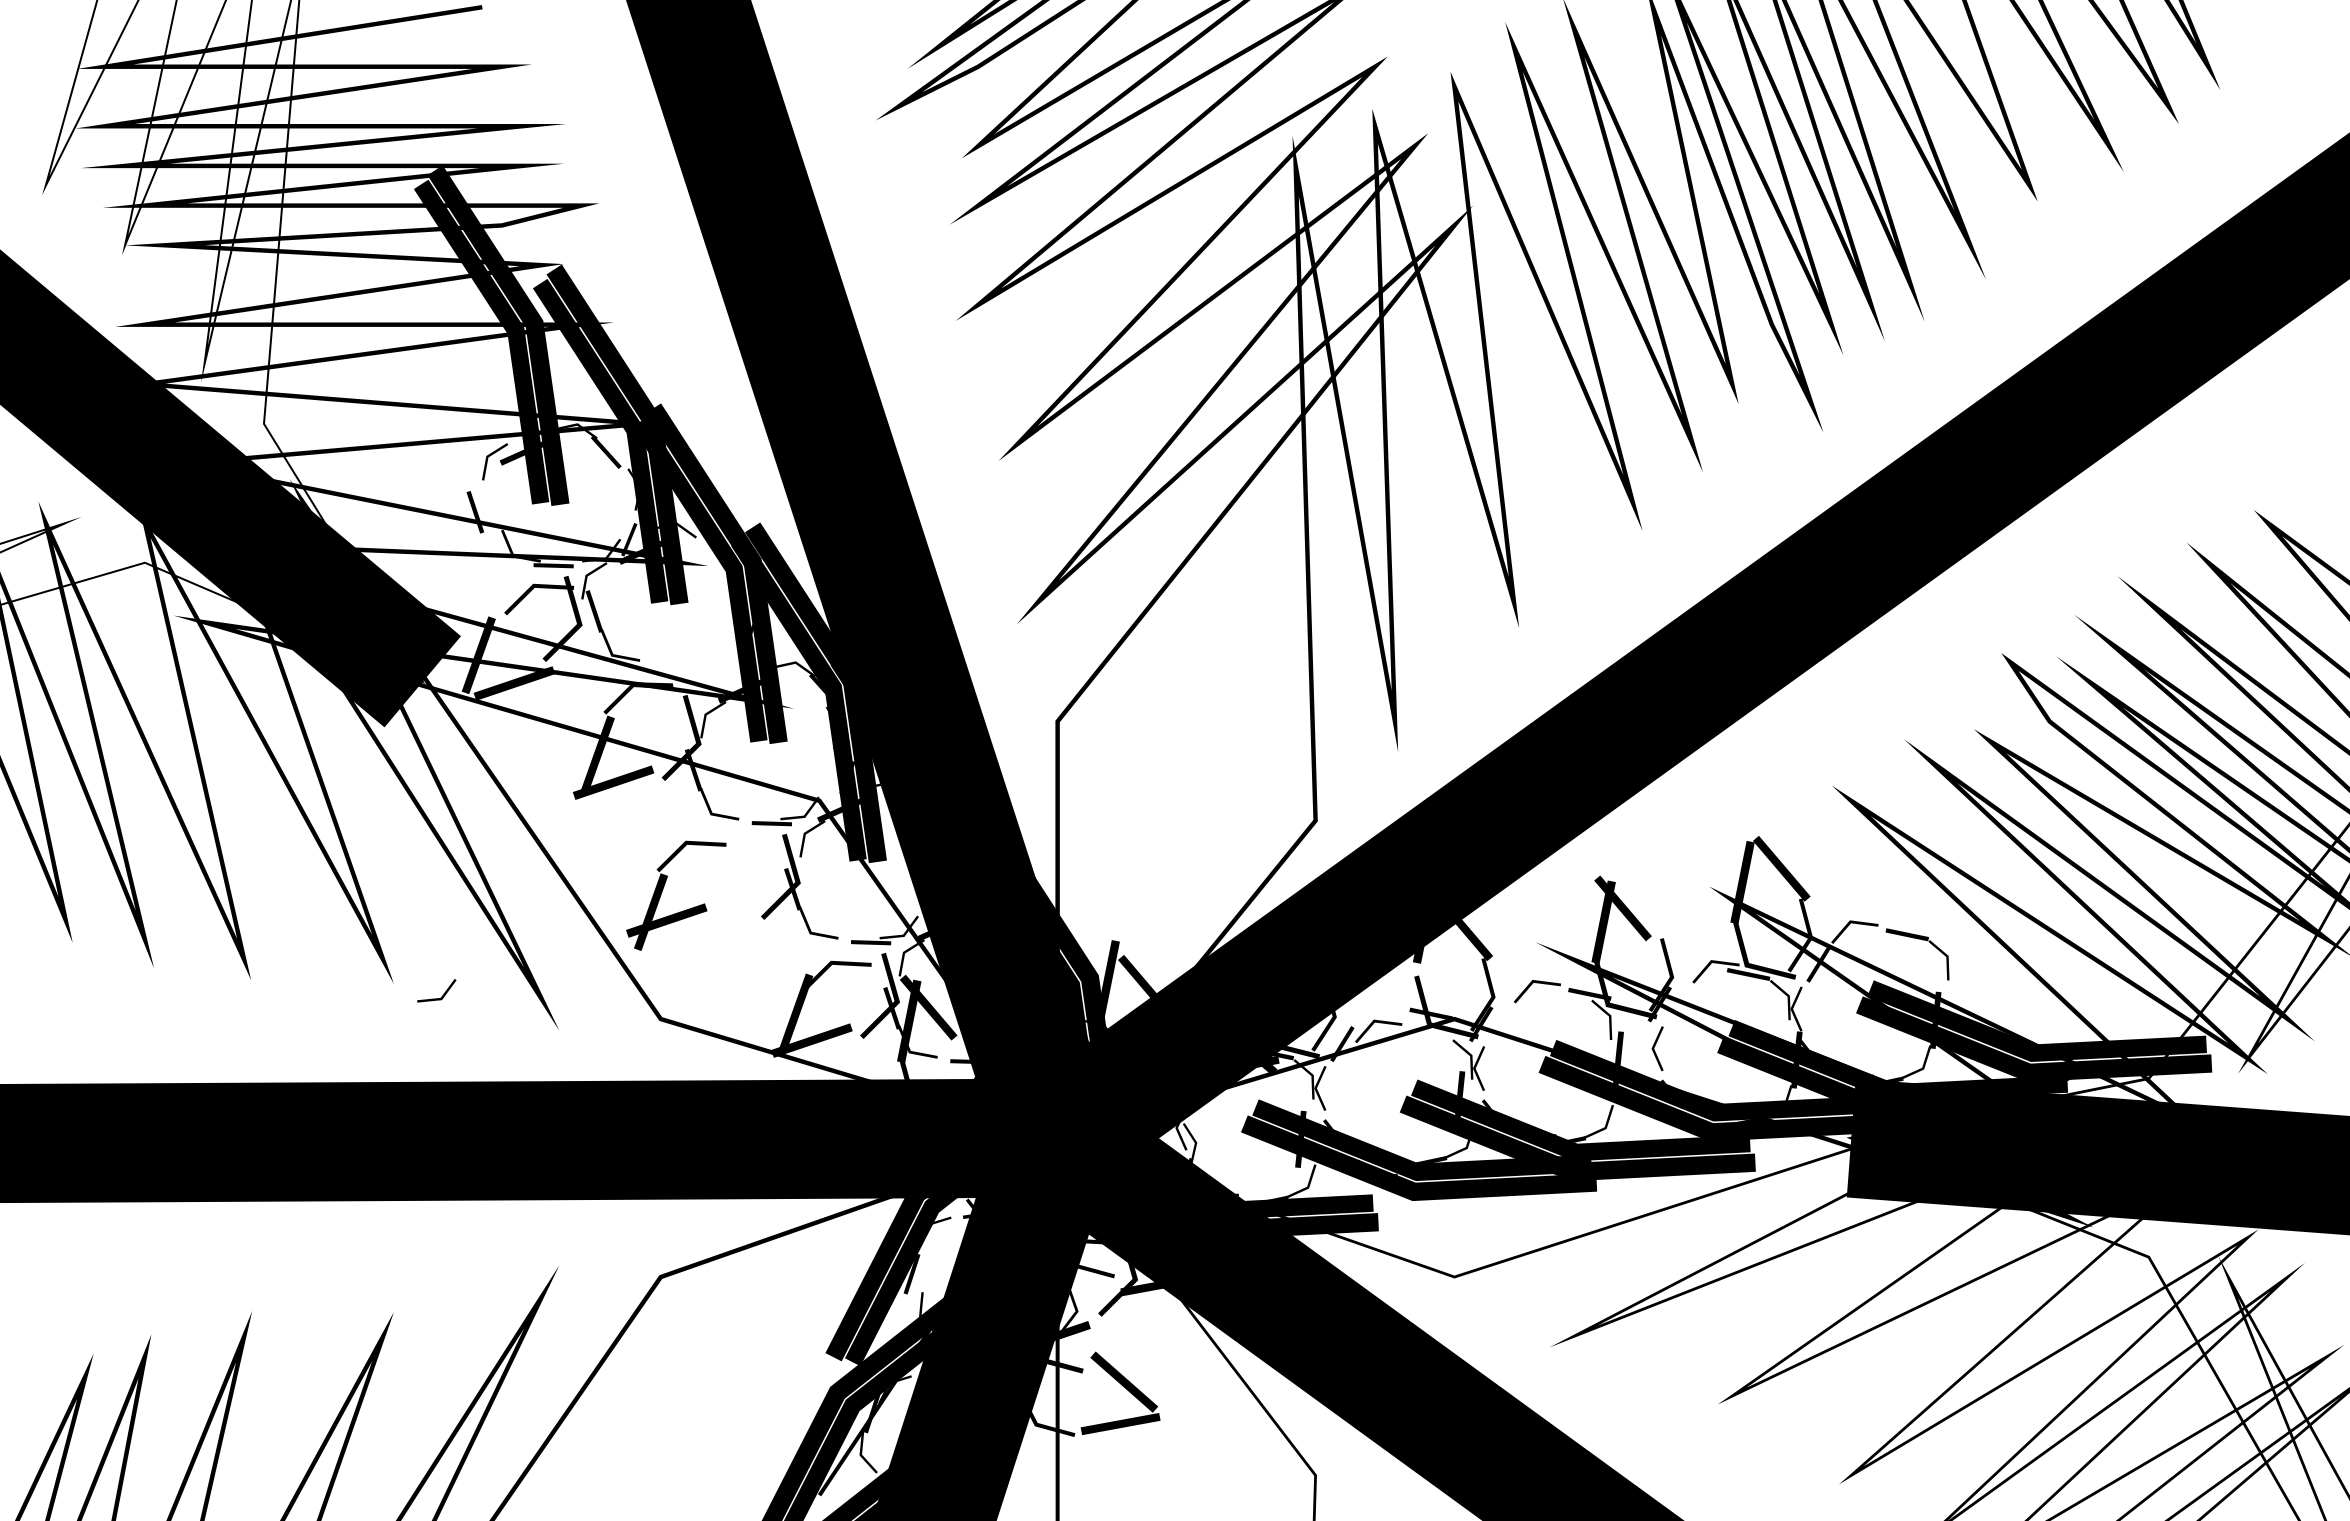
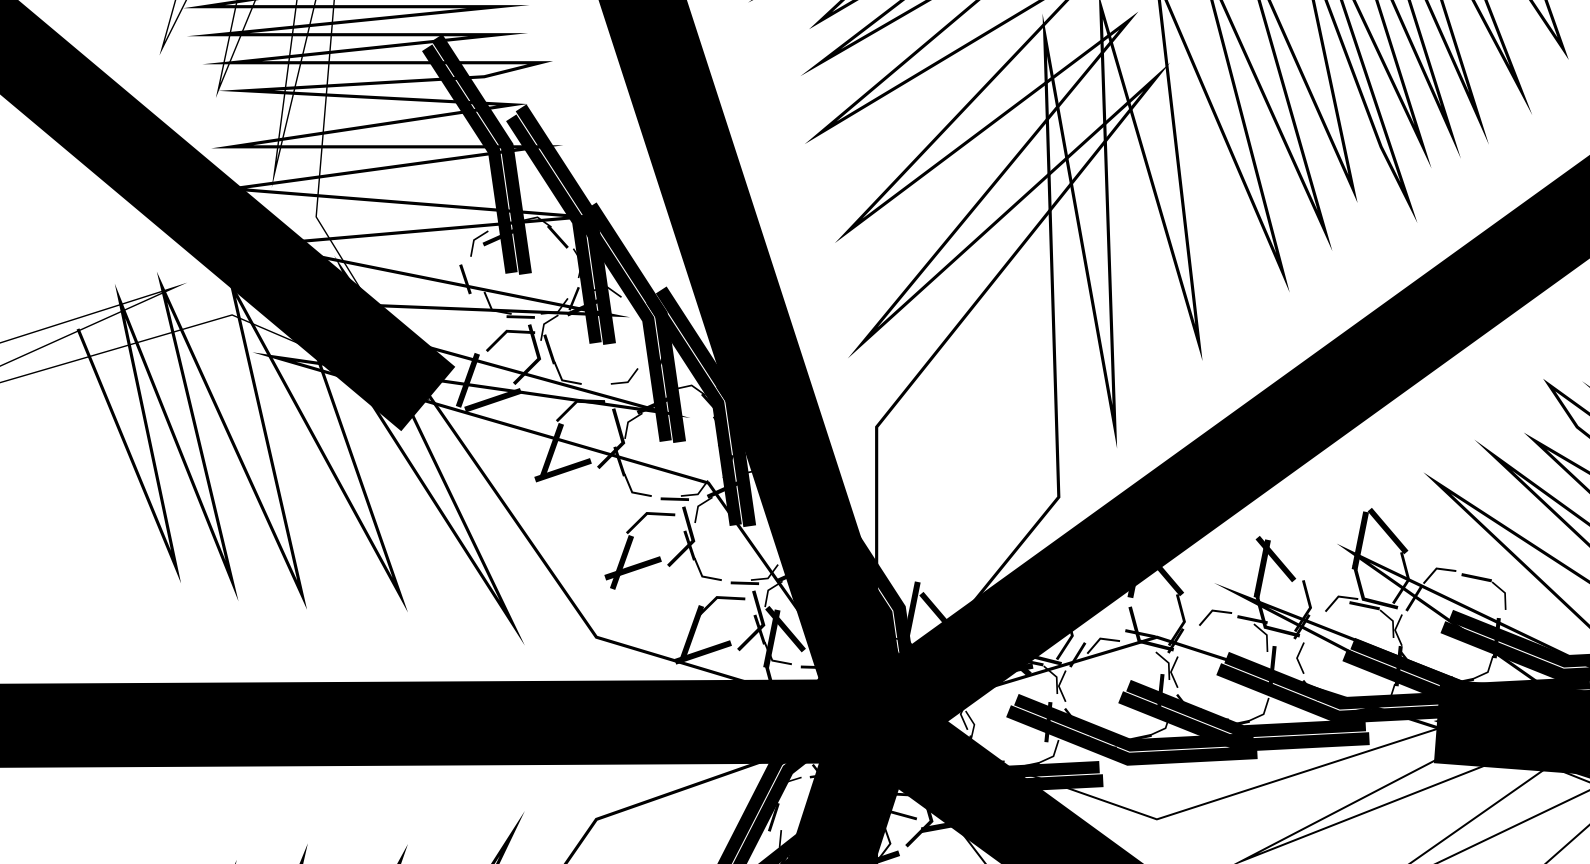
part: (663, 889) -> (630, 546), moved
line: (443, 993) -> (629, 378), moved

